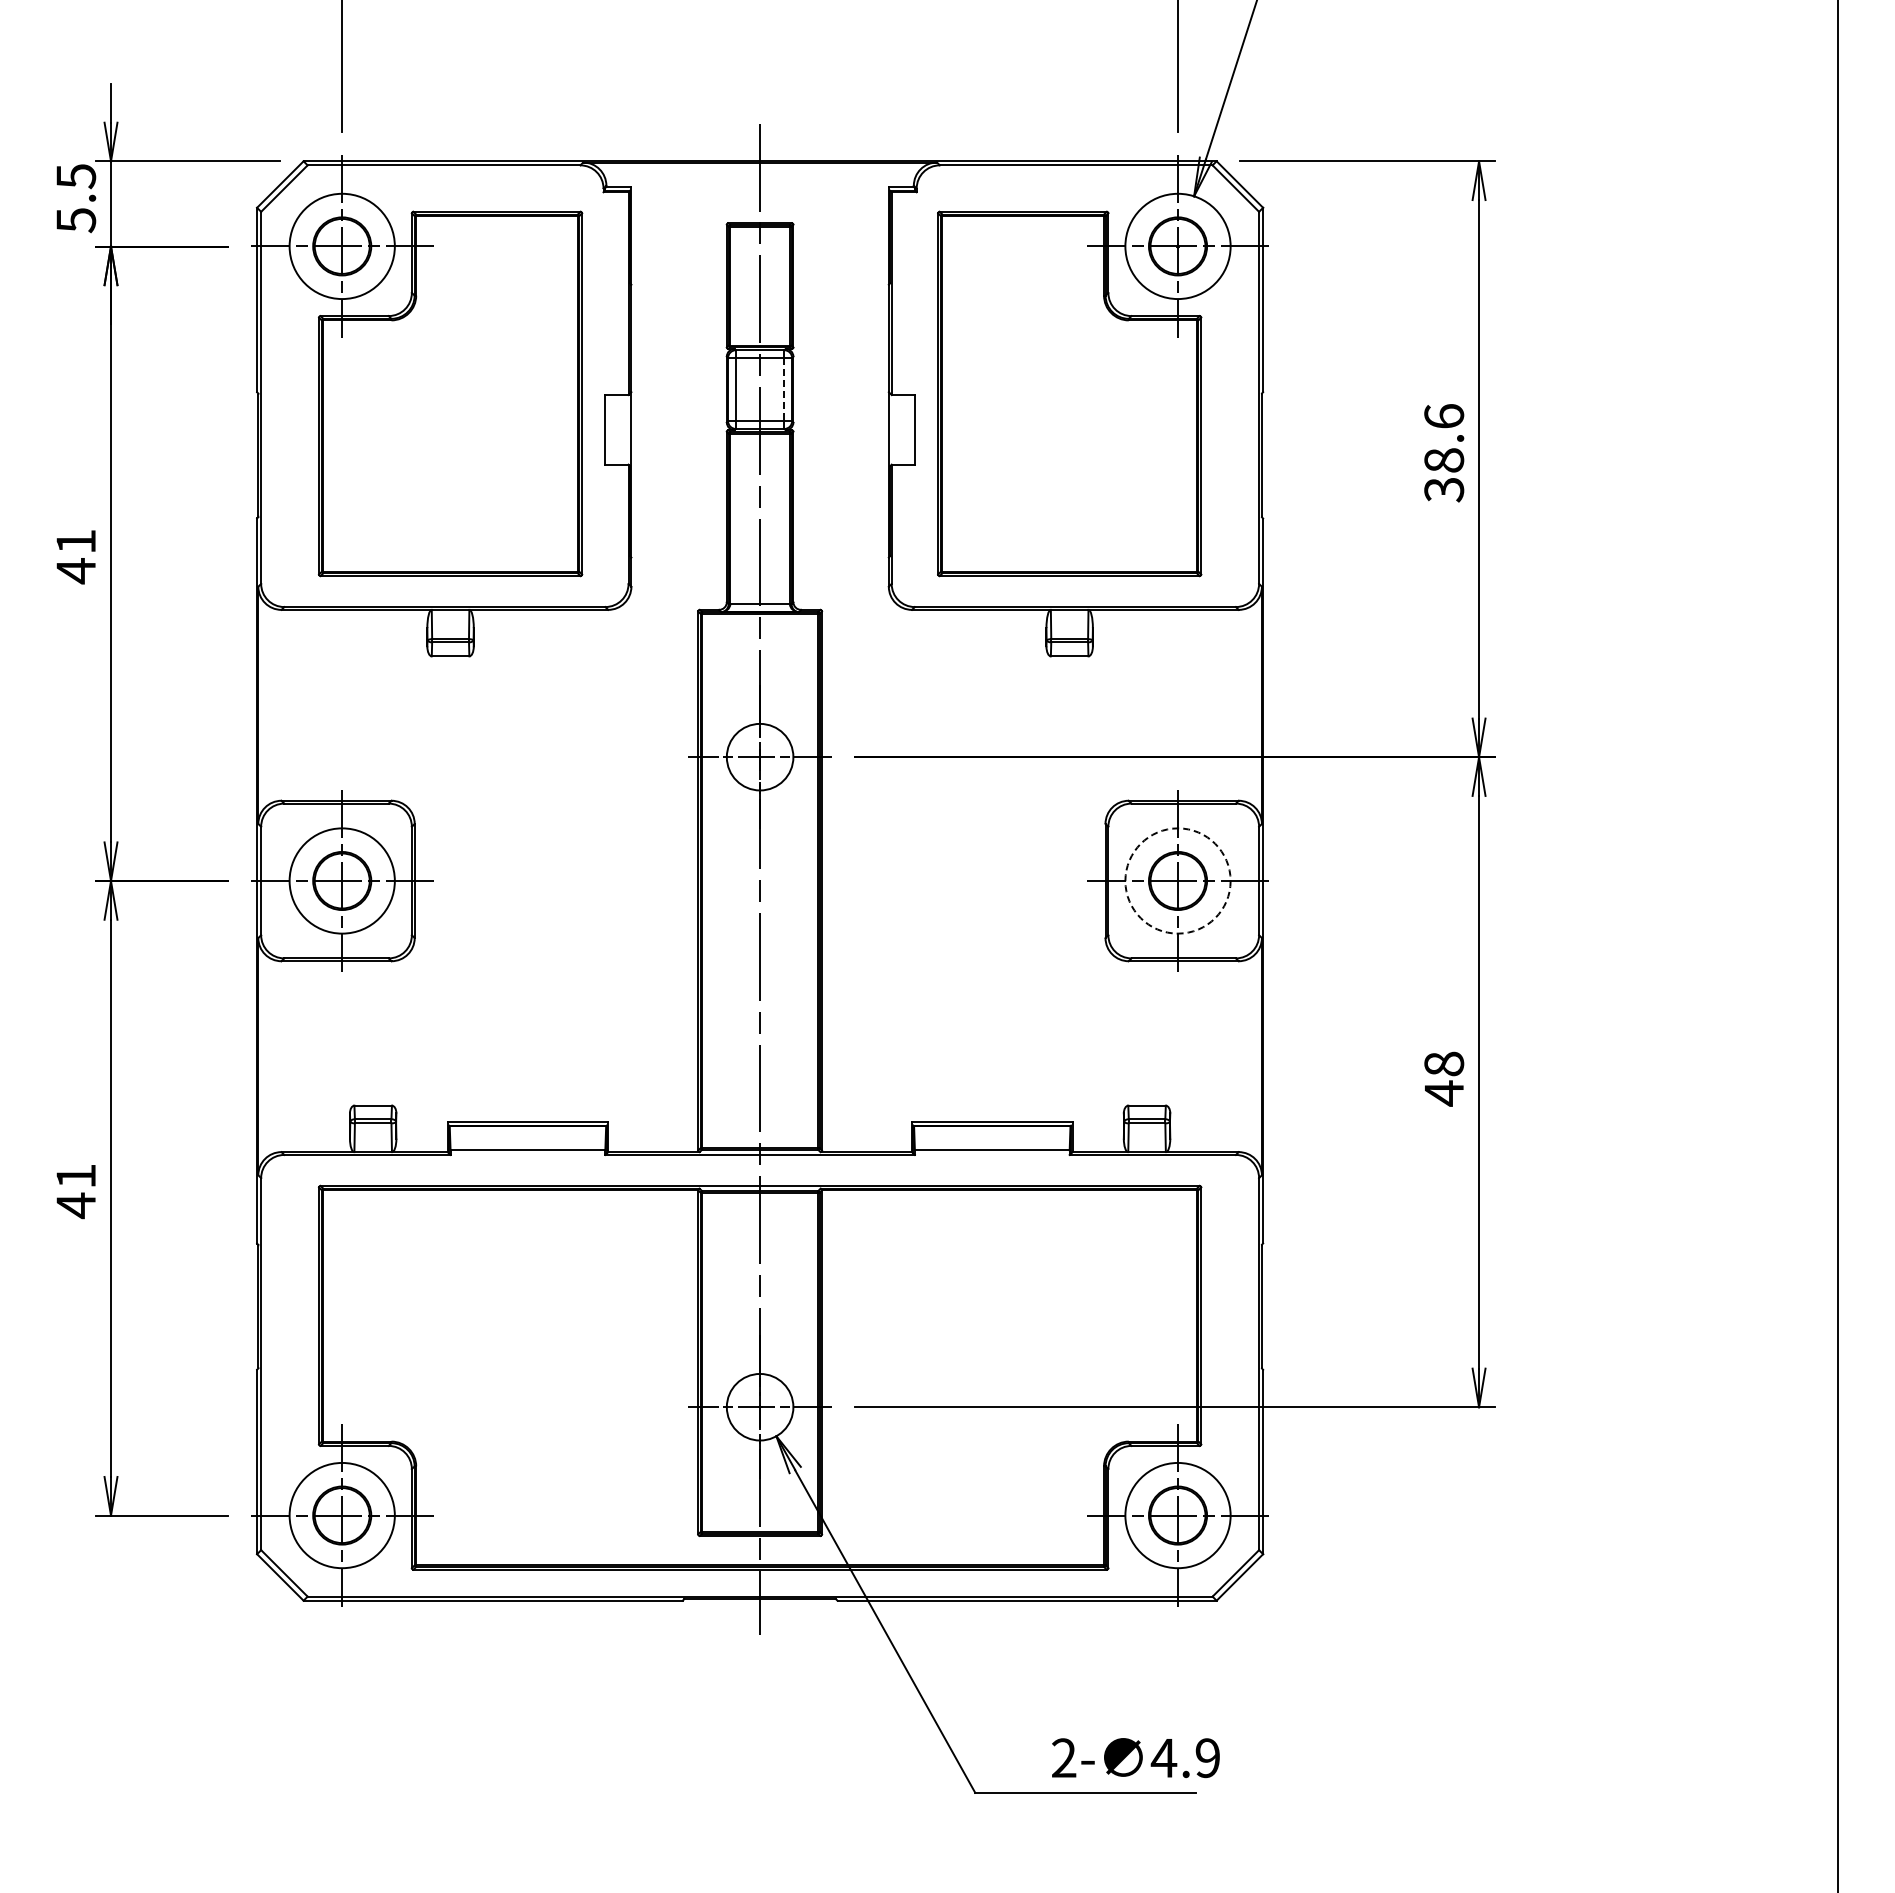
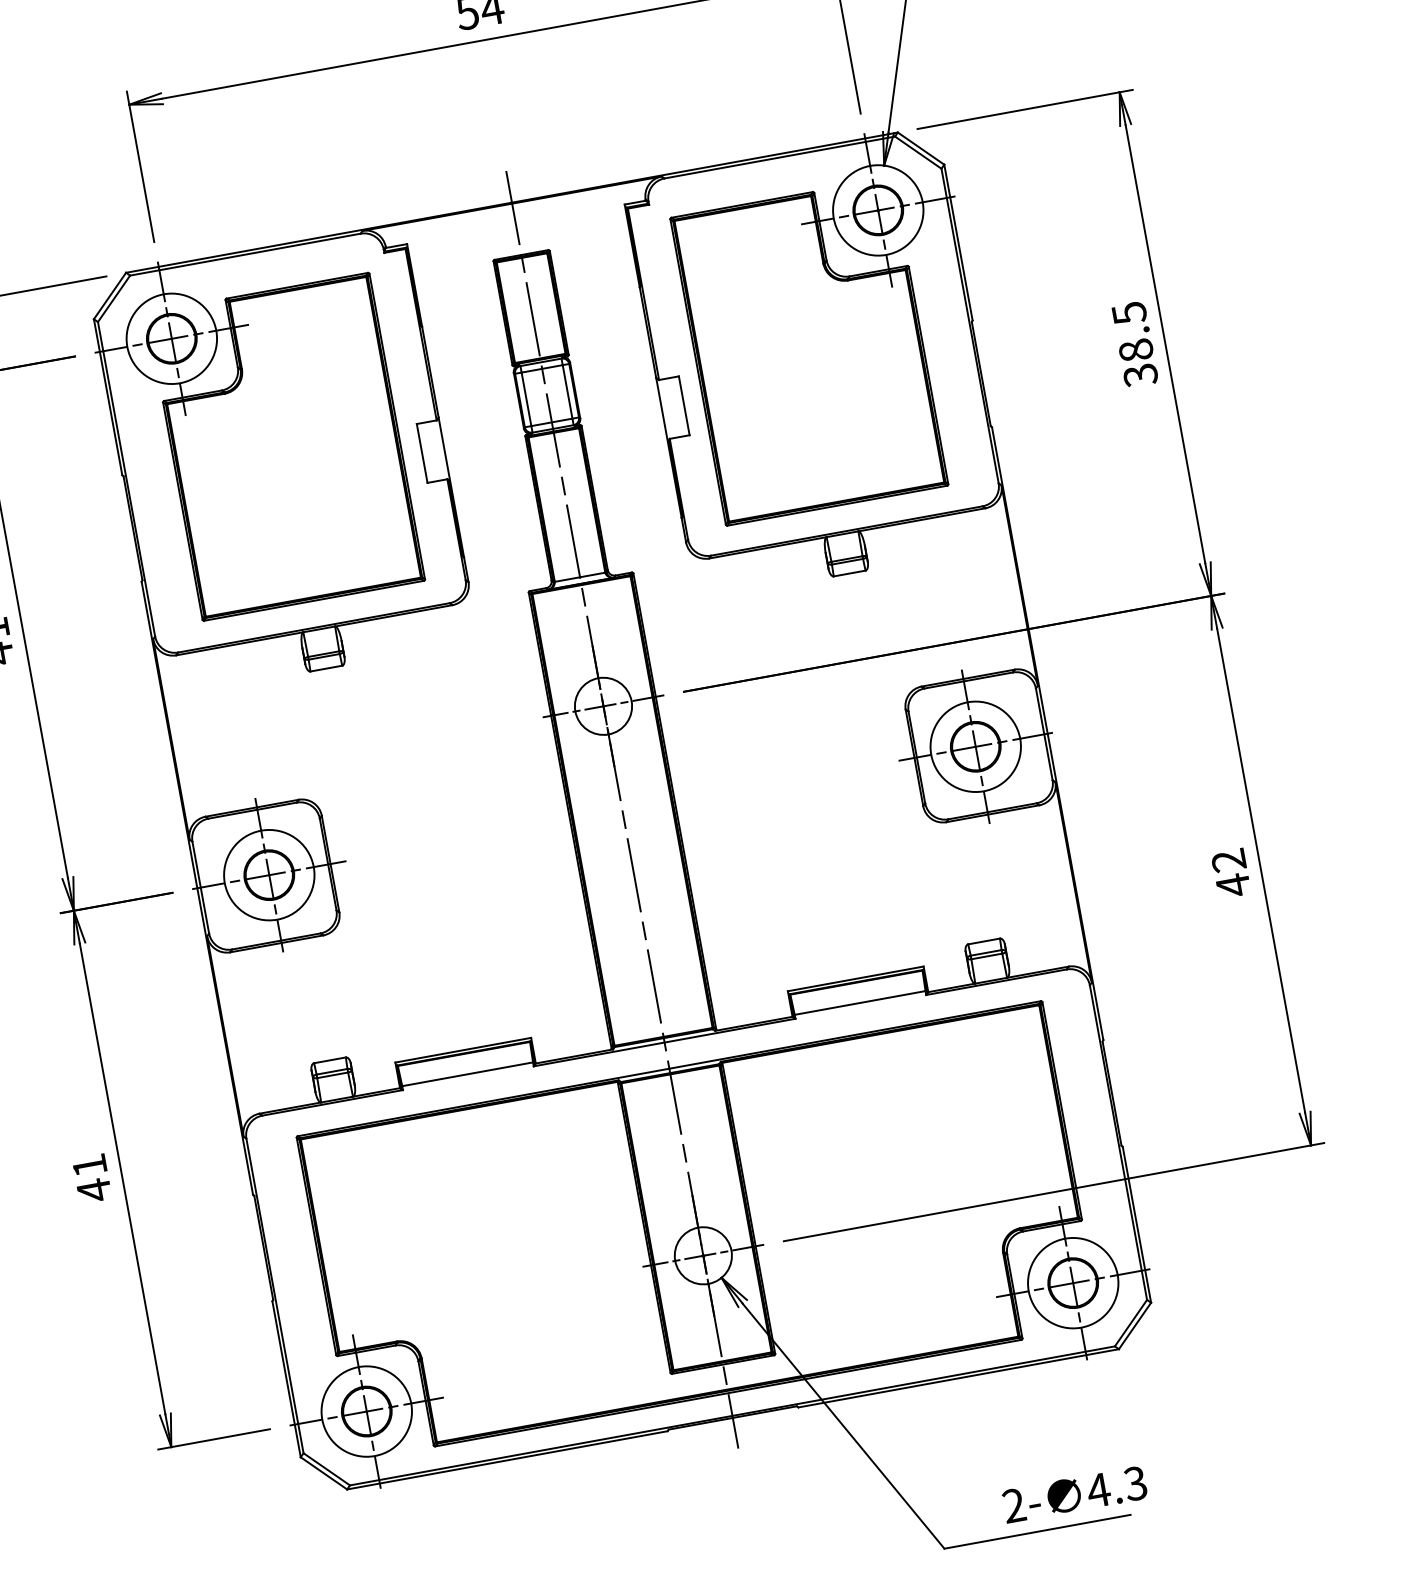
line: (784, 389) -> (567, 391), dashed -> solid
text: (1444, 416) -> (1129, 313), 38.6 -> 38.5
circle: (1177, 880) -> (975, 746), dashed -> solid
text: (1444, 1063) -> (1229, 860), 48 -> 42
text: (1207, 1758) -> (1135, 1483), 4.9 -> 4.3

